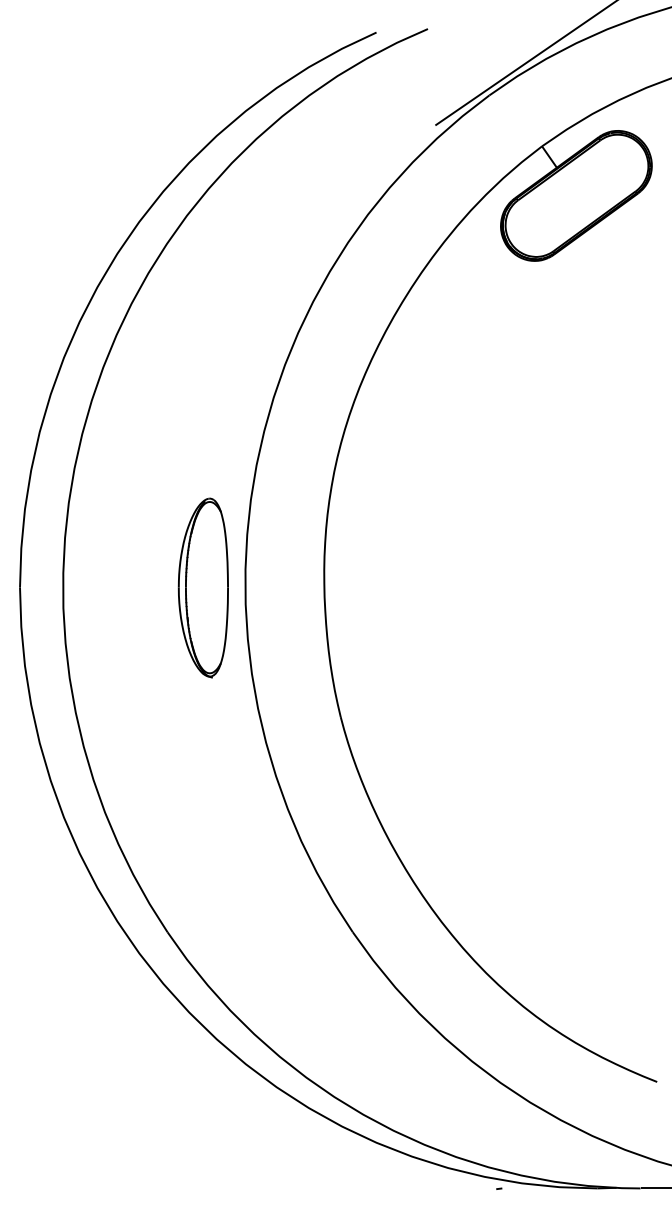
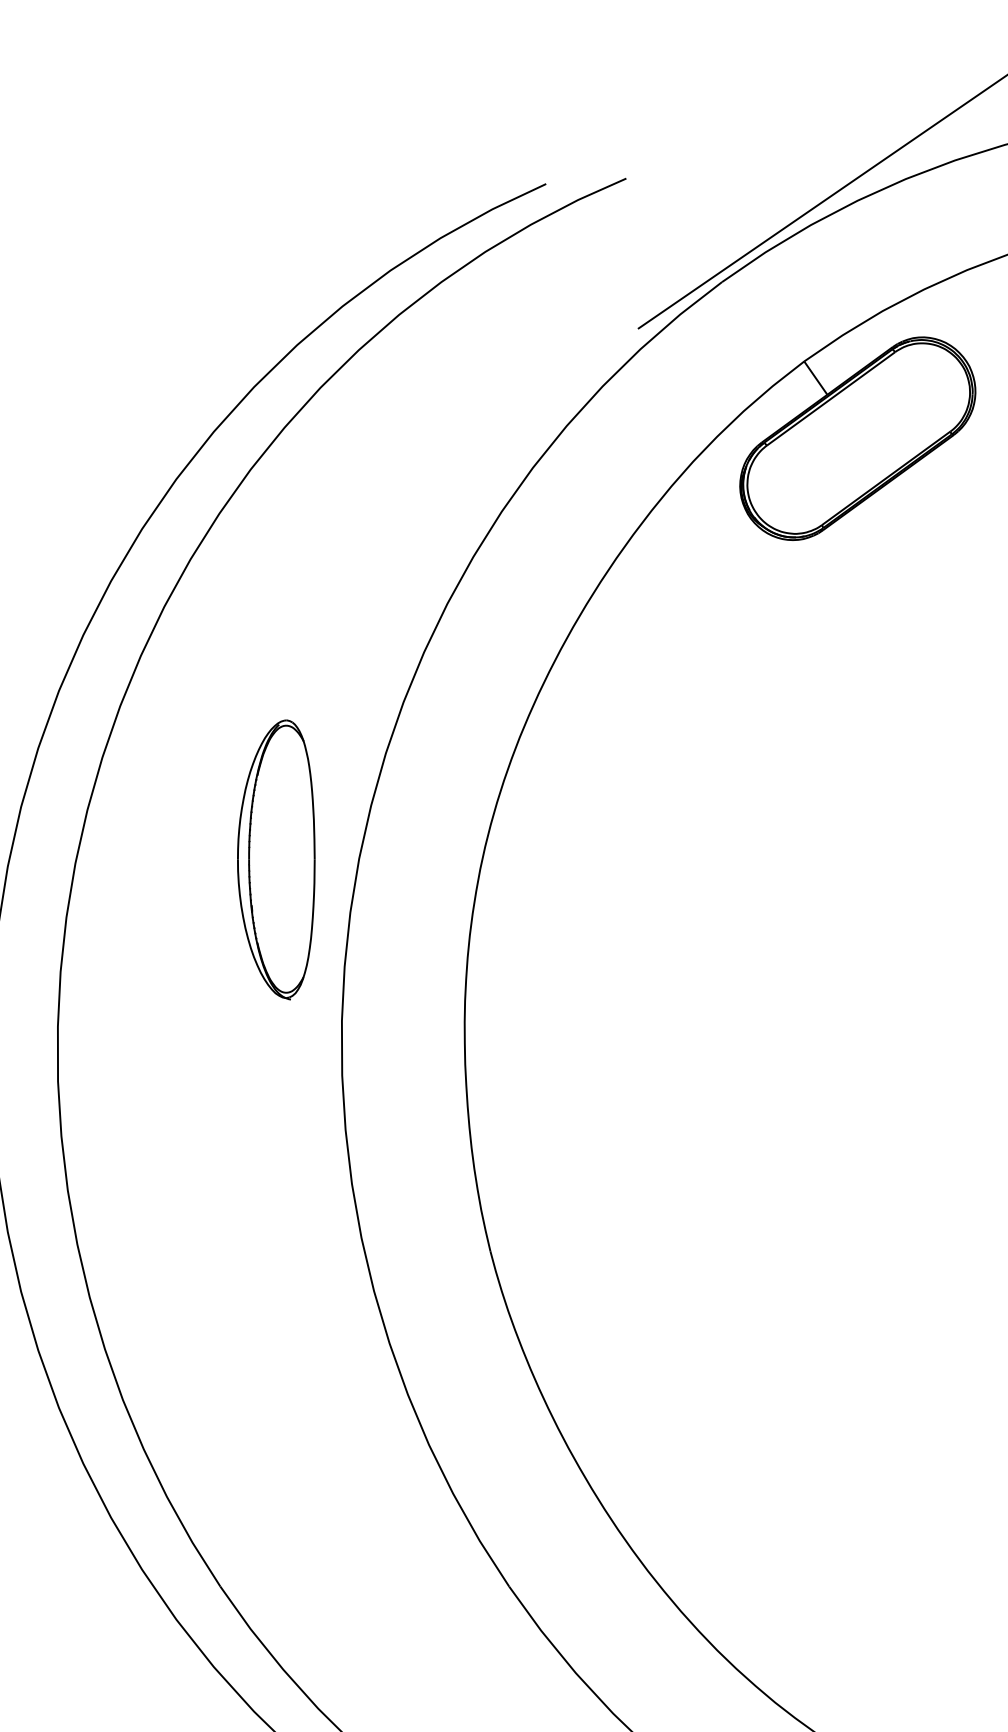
part: (202, 587) -> (274, 859), moved

